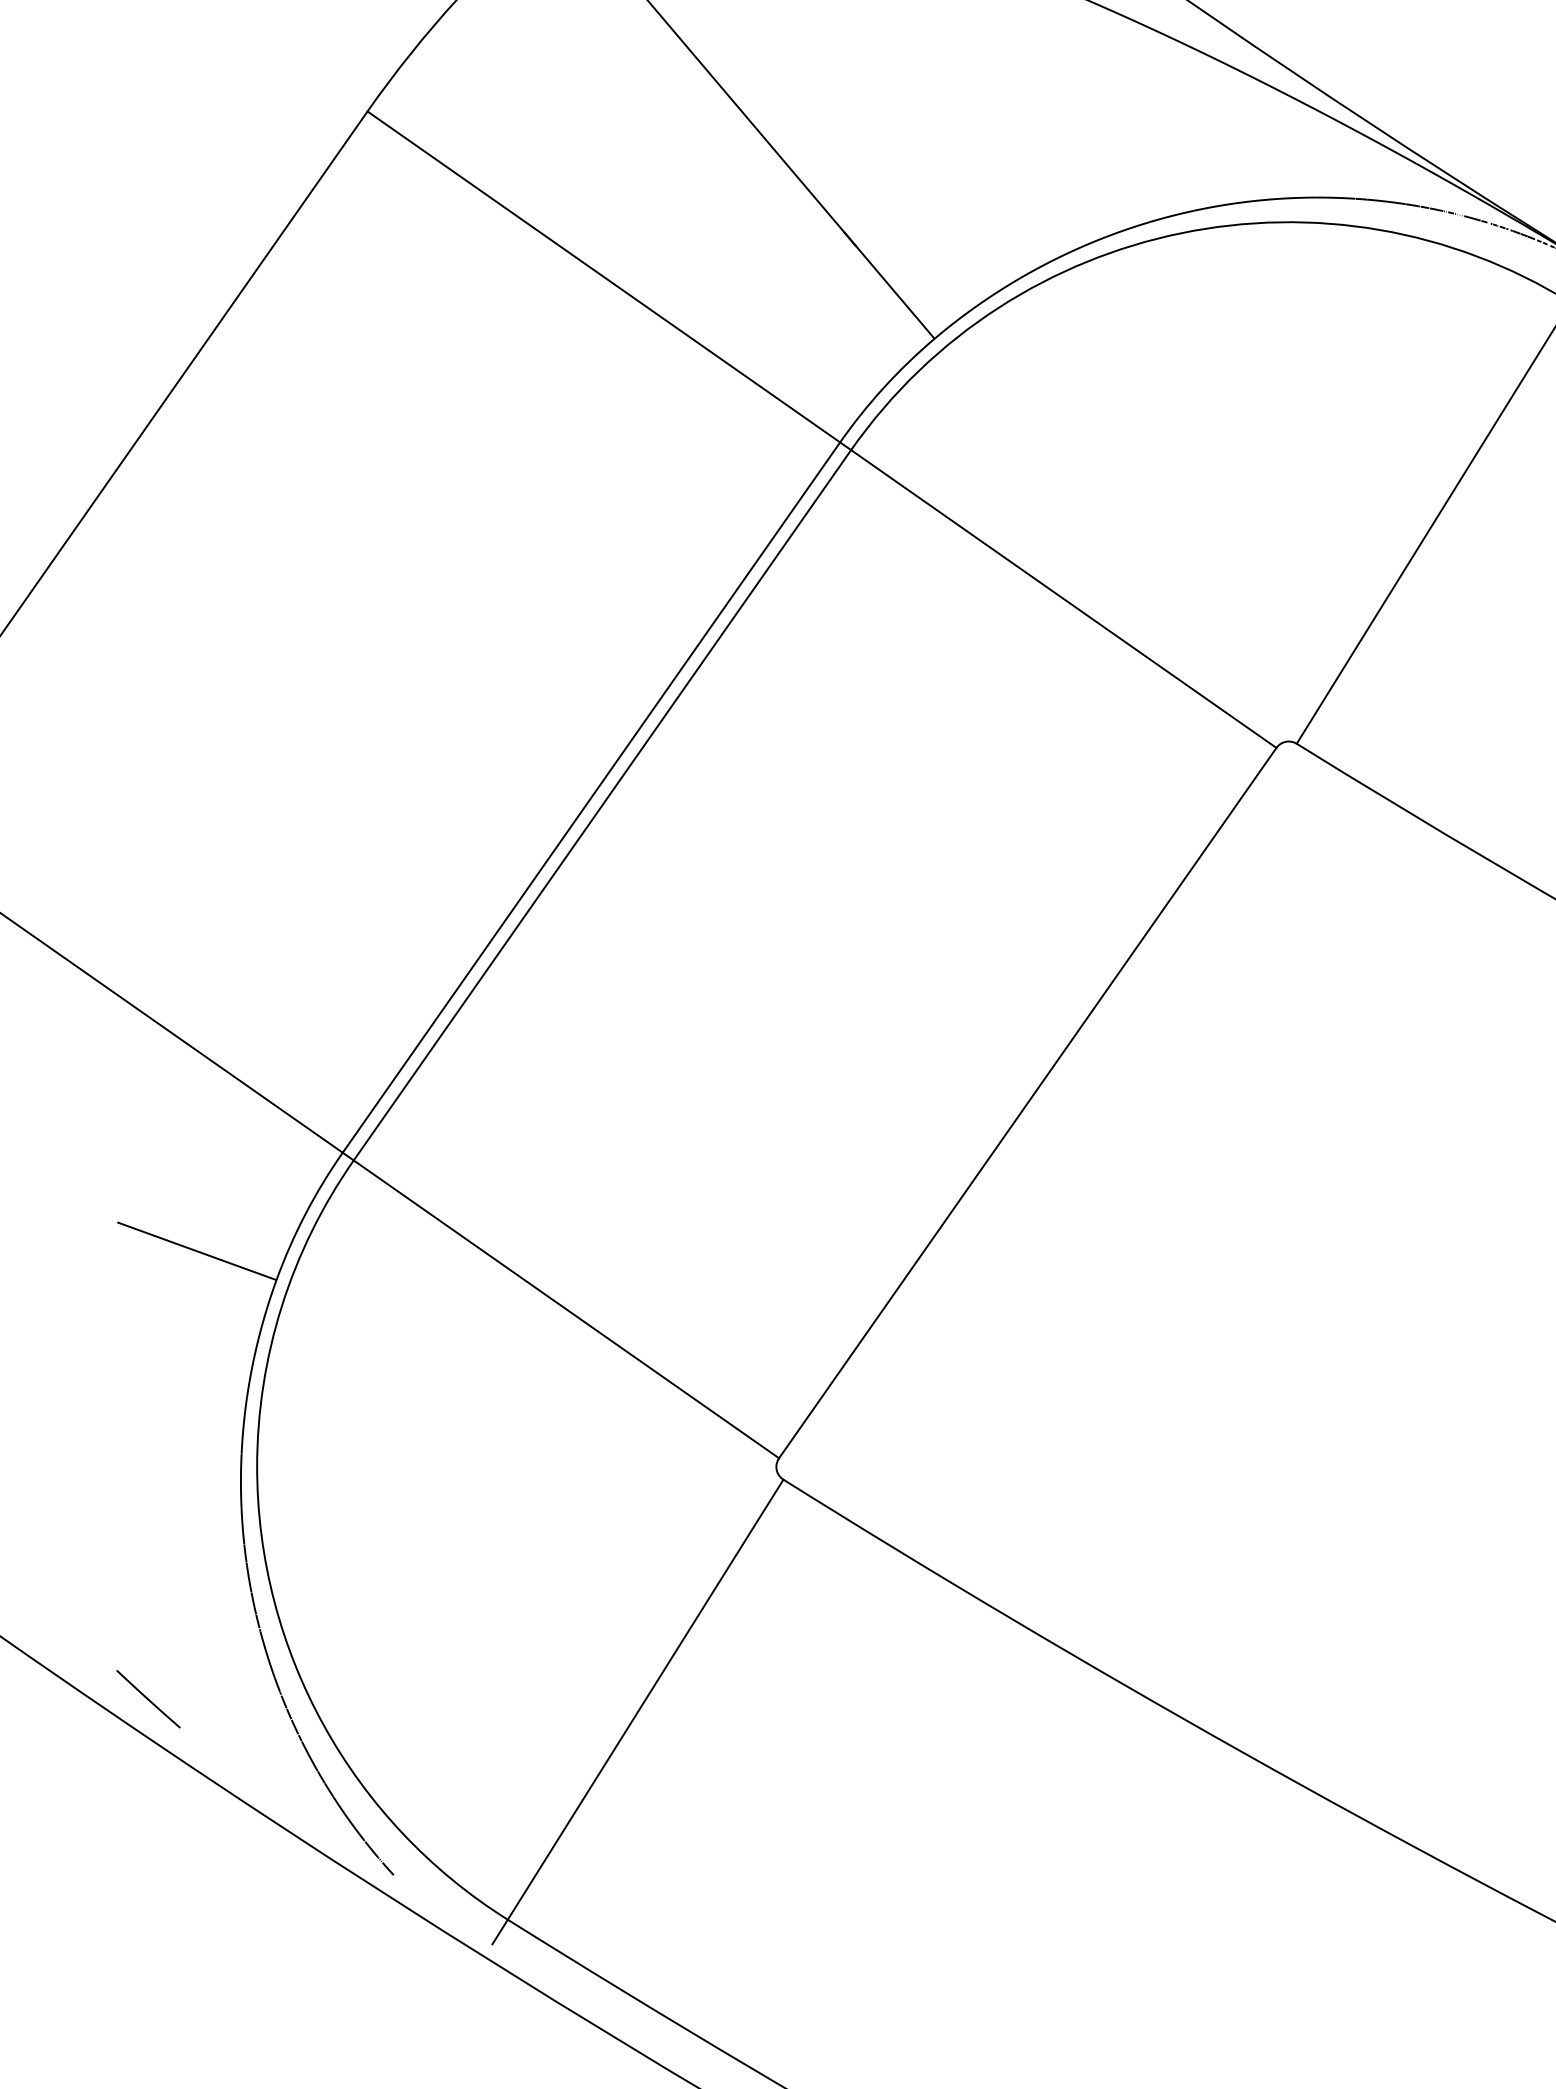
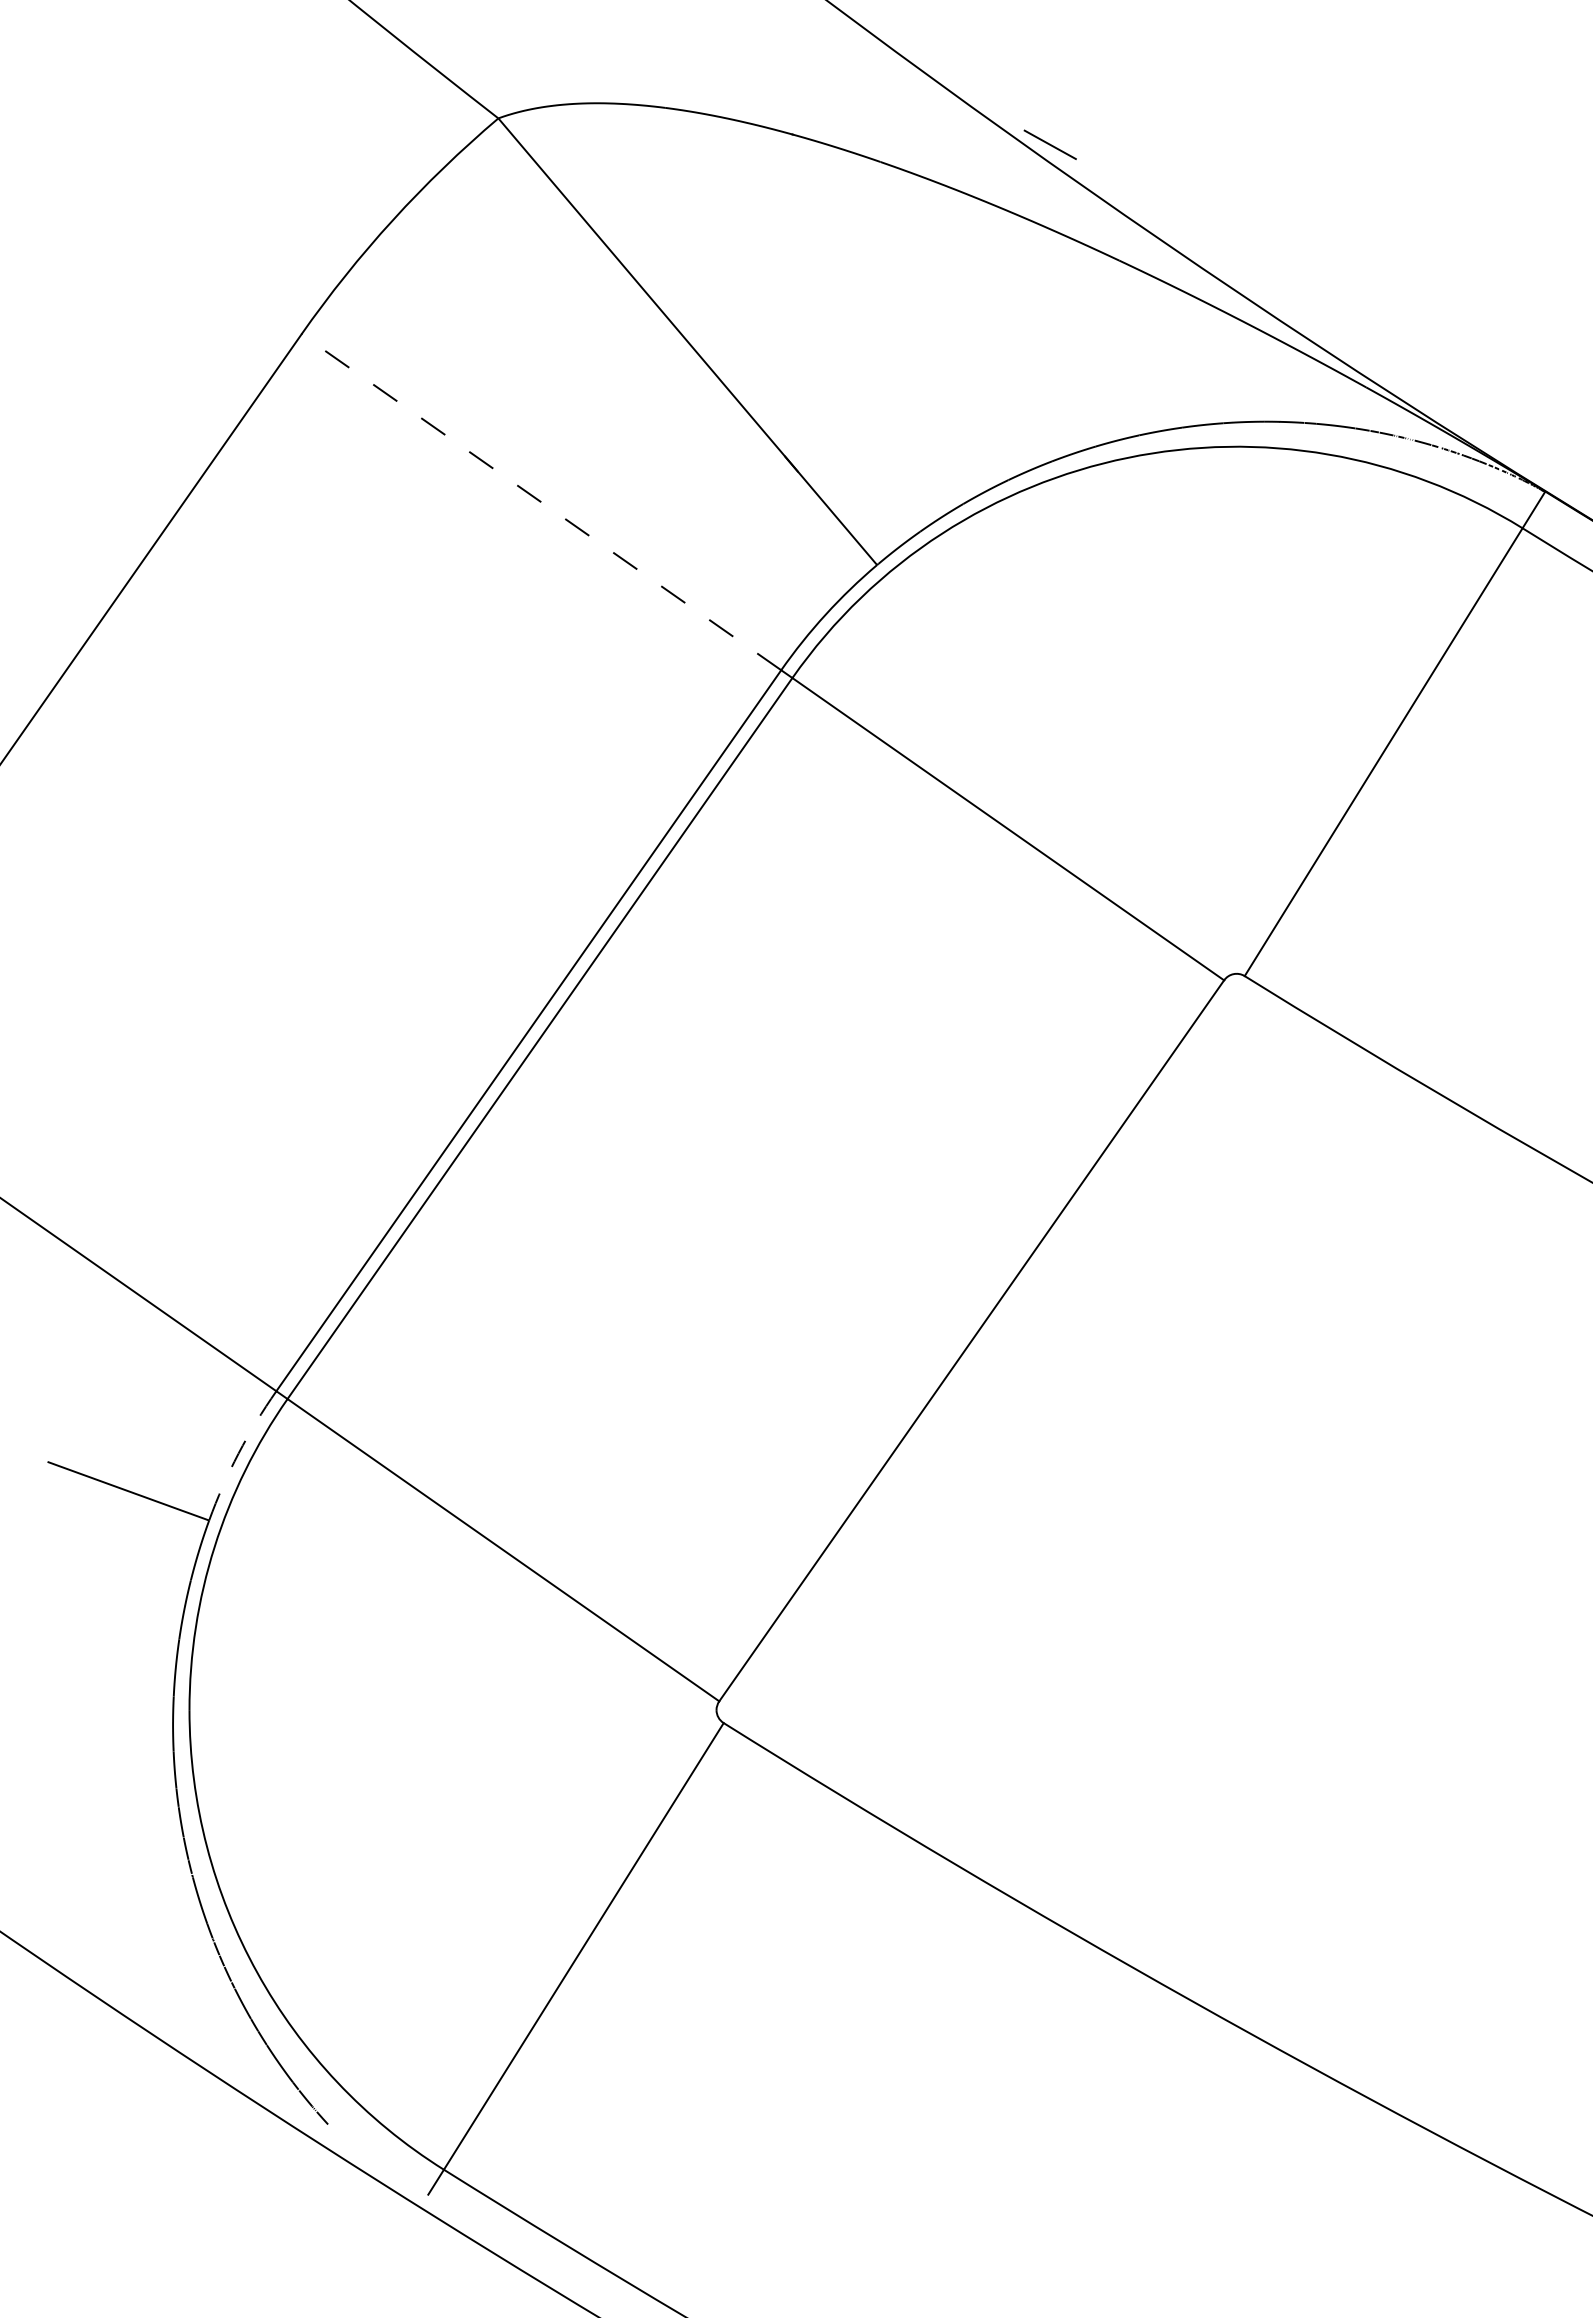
line: (603, 277) -> (541, 502), solid -> dashed
arc: (305, 1214) -> (238, 1453), solid -> dashed
line: (147, 1698) -> (78, 1945), removed

